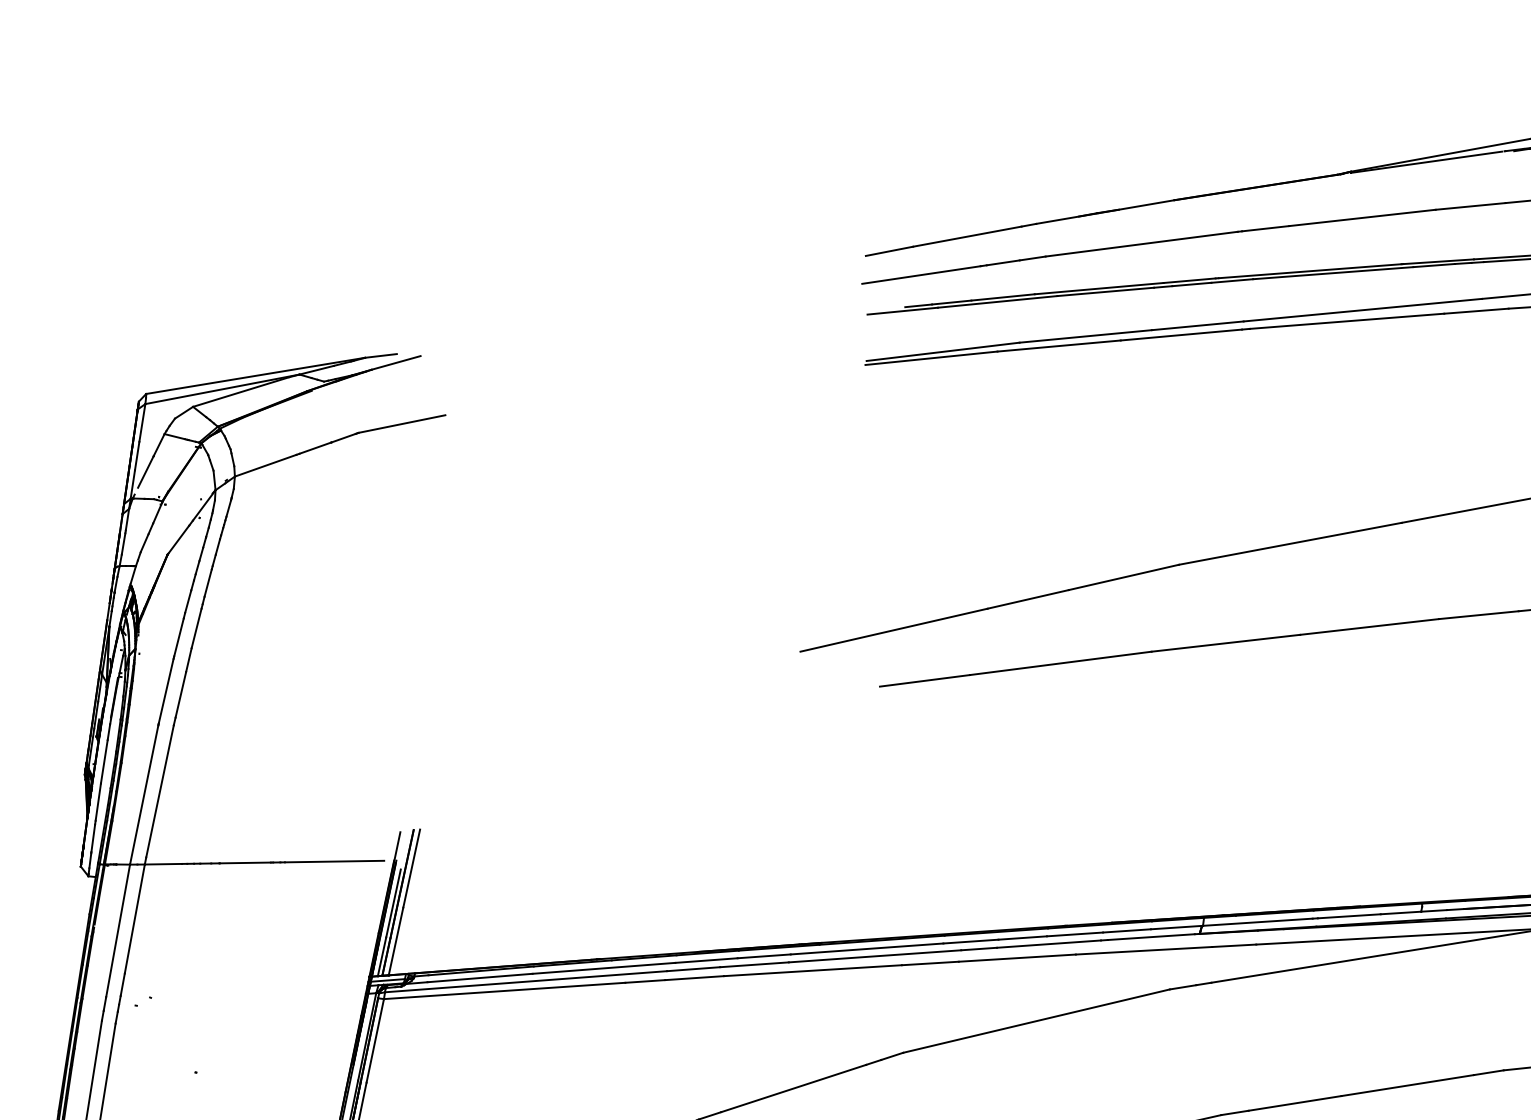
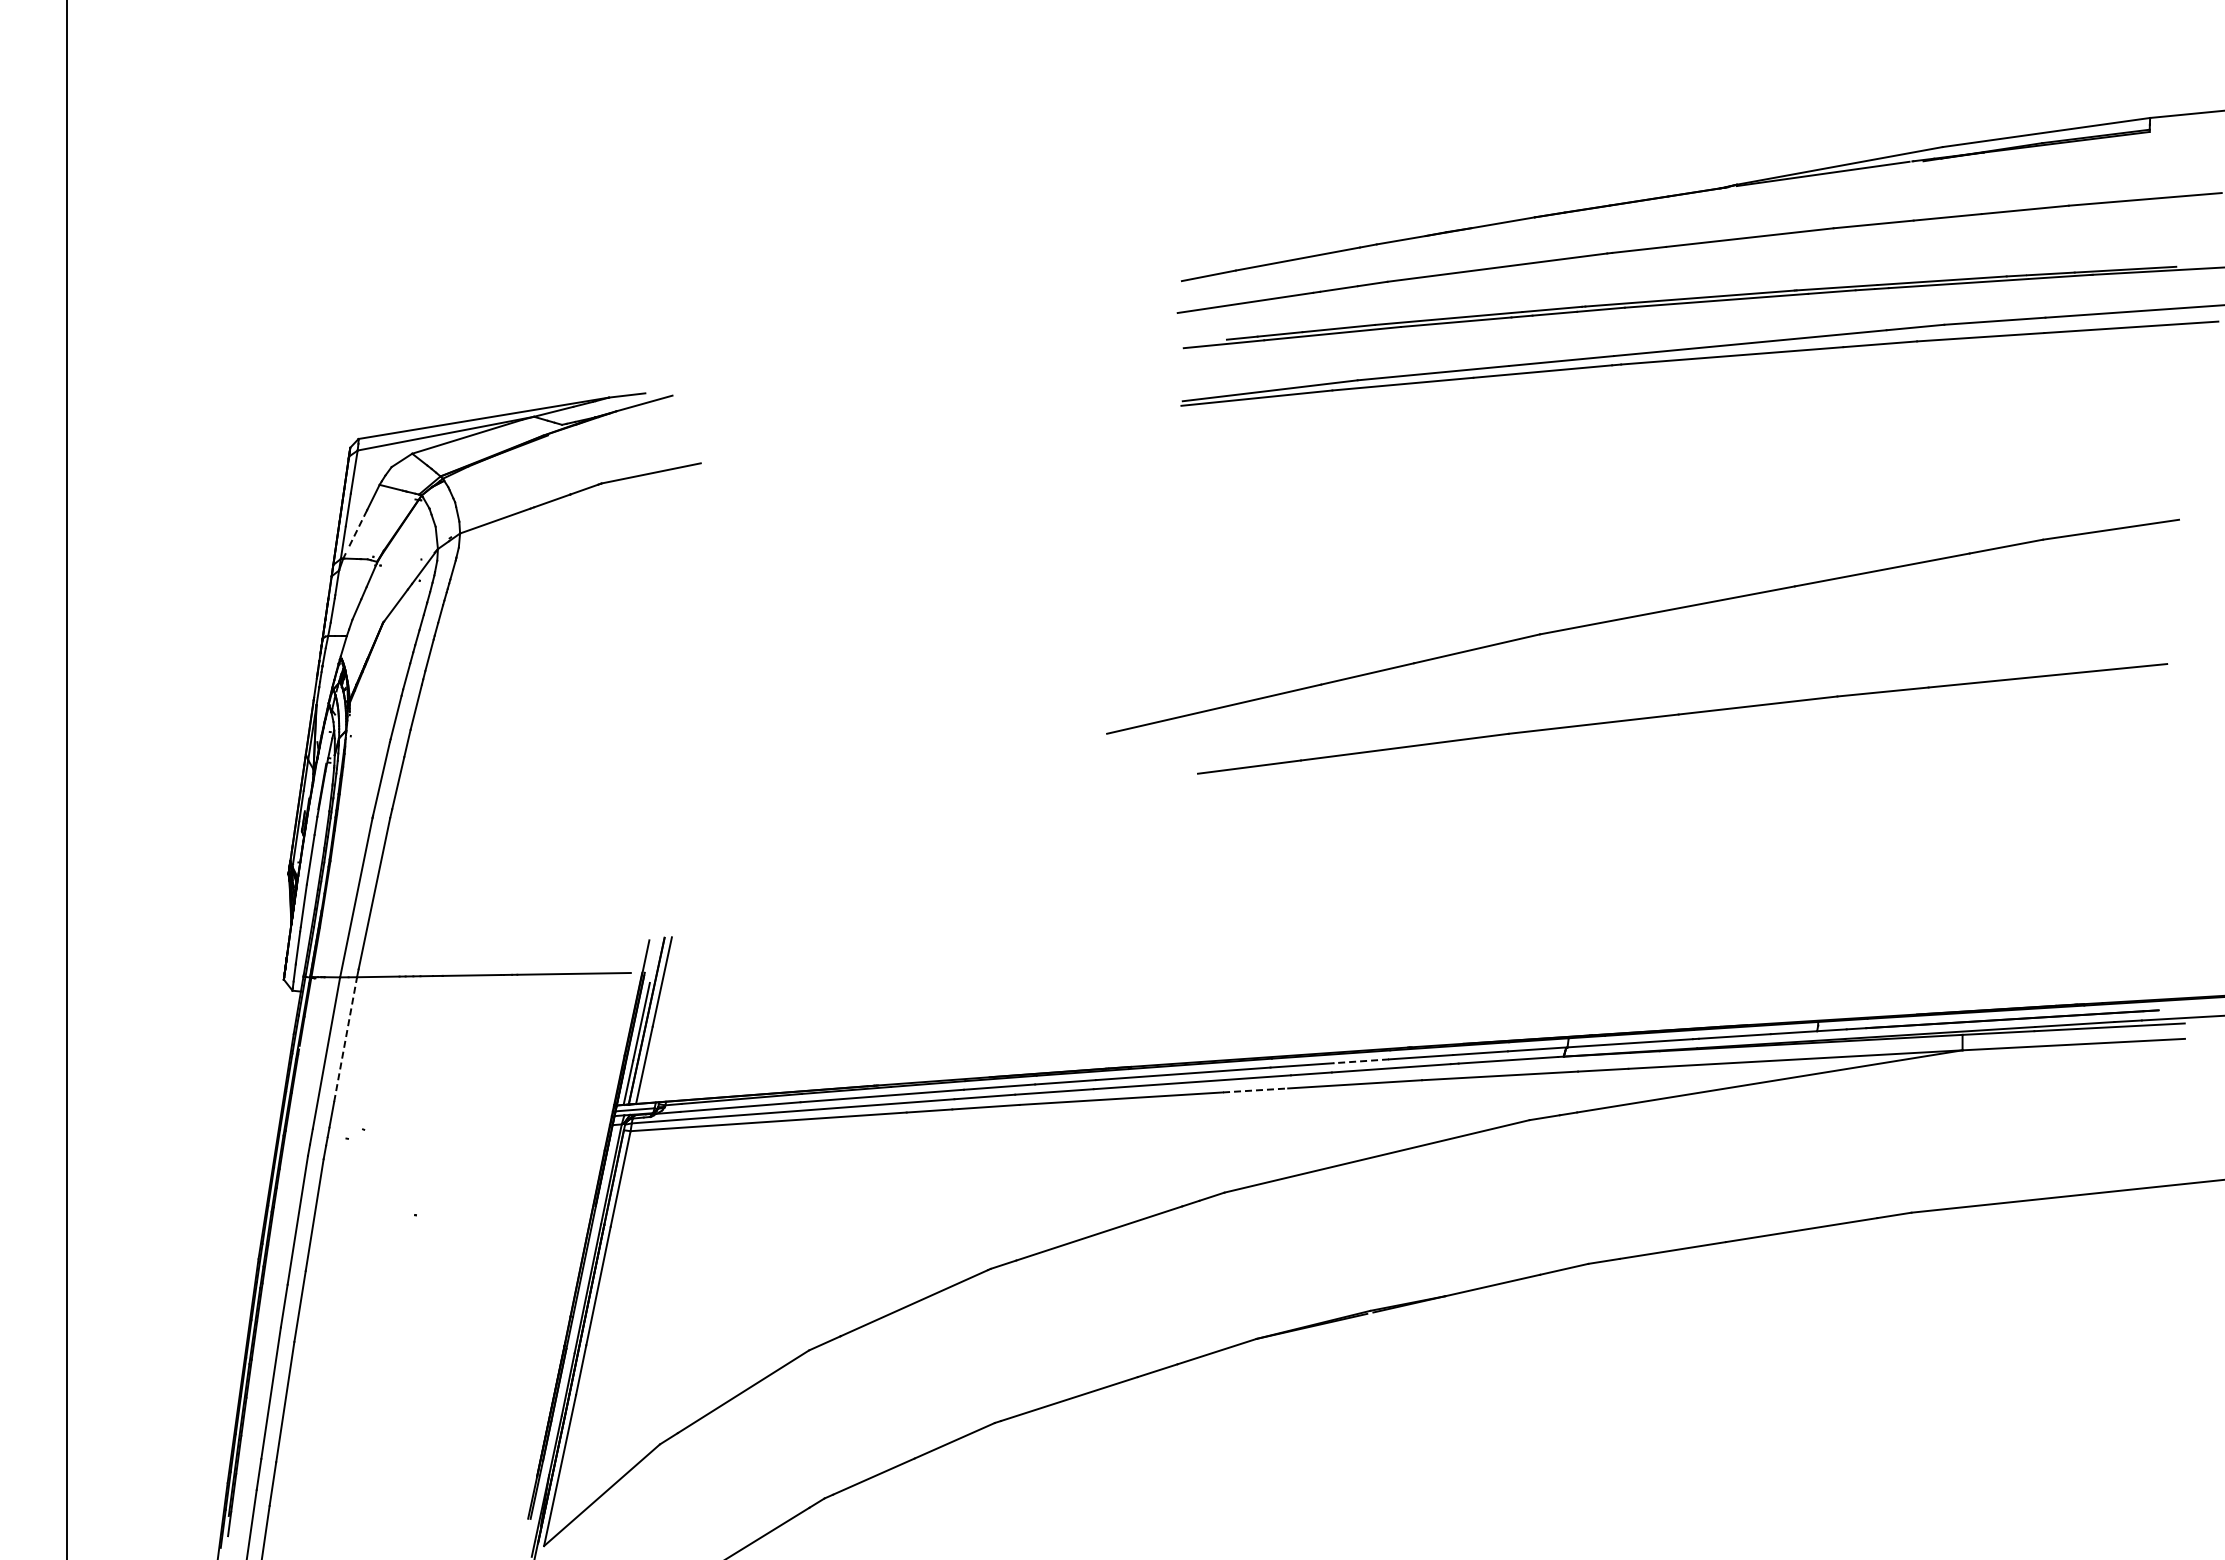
line: (146, 471) -> (358, 527), solid -> dashed
line: (134, 918) -> (345, 1039), solid -> dashed
line: (1022, 938) -> (1361, 1061), solid -> dashed
line: (930, 963) -> (1255, 1090), solid -> dashed

